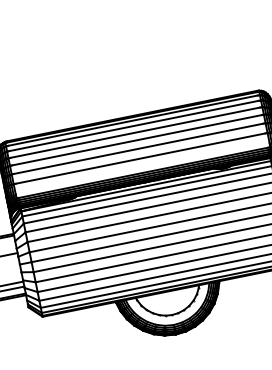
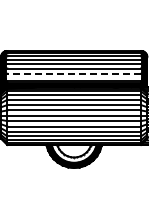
line: (141, 157) -> (74, 73), solid -> dashed

